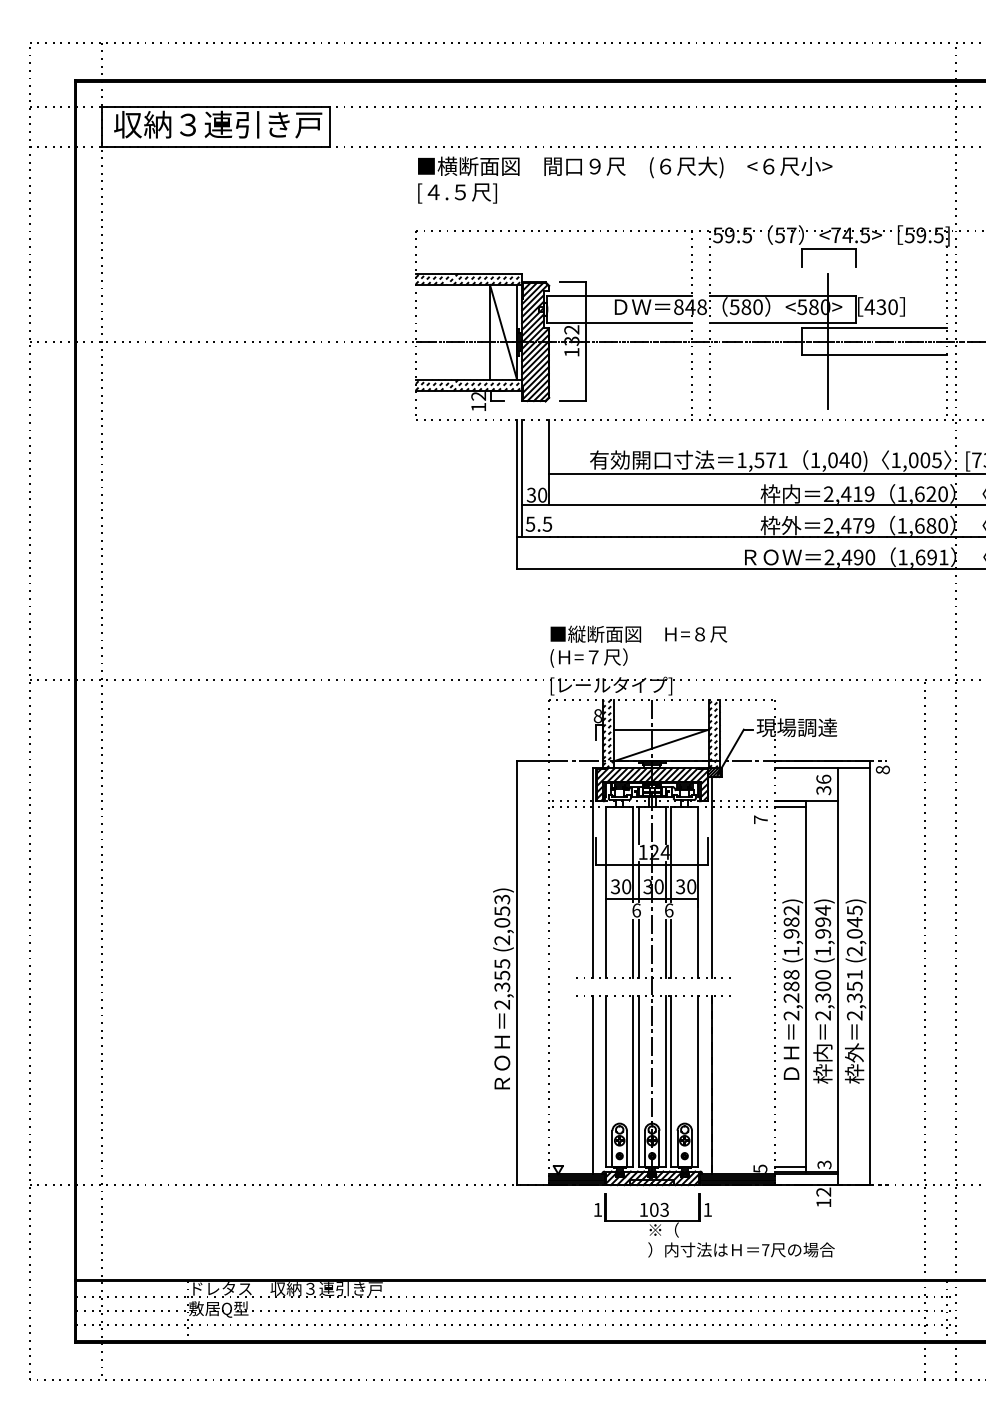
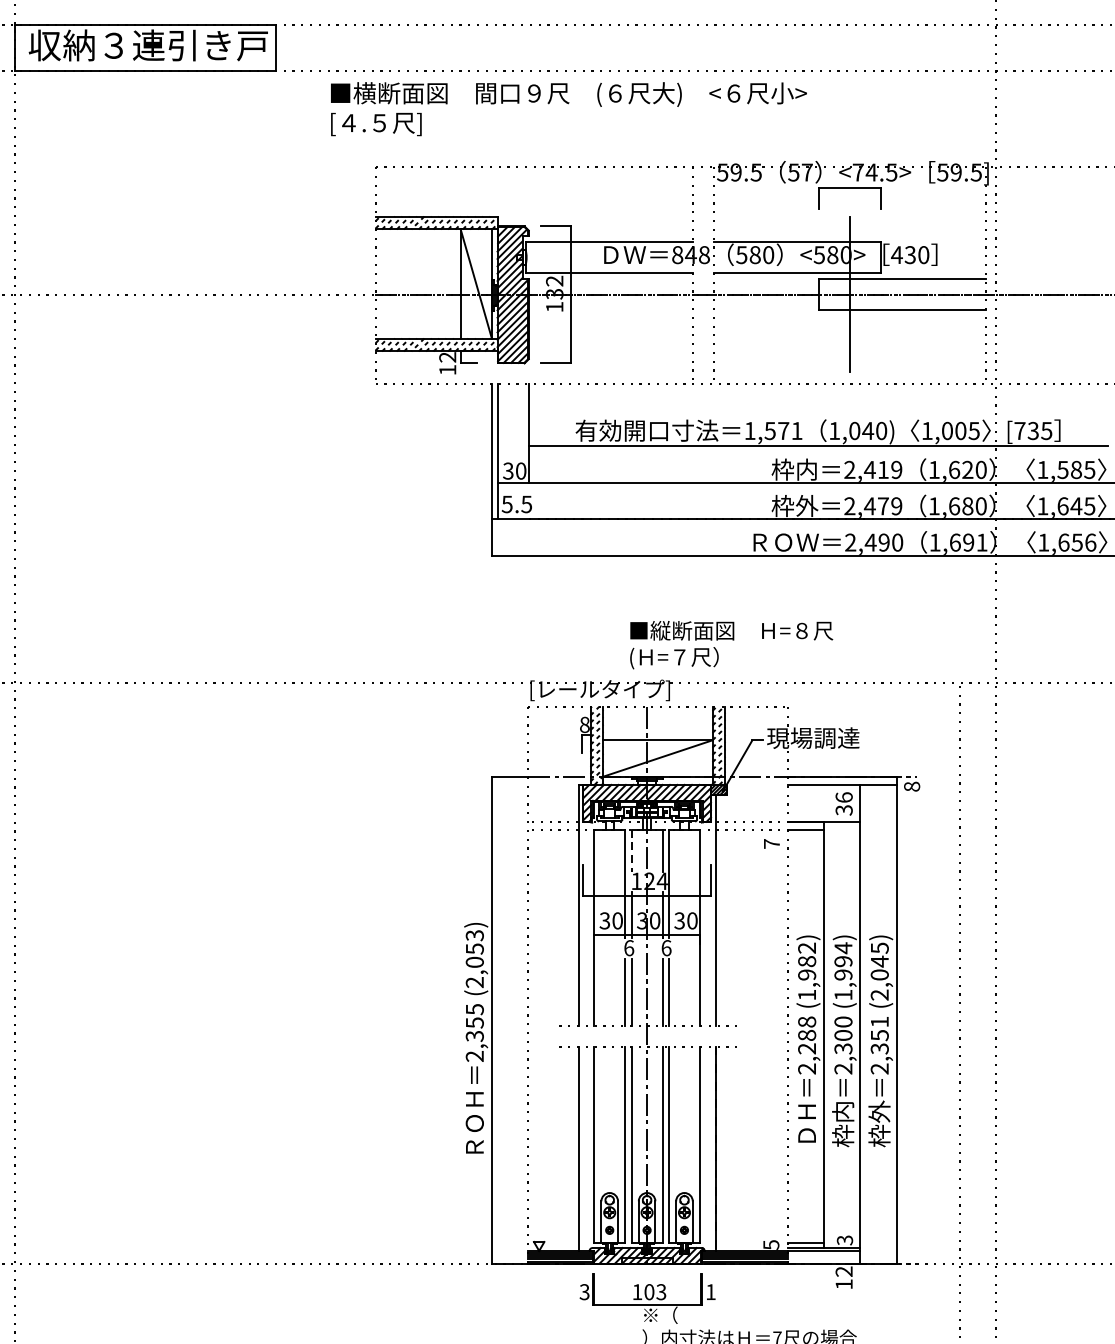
text: (625, 179) -> (569, 108), moved
text: (638, 646) -> (731, 644), moved
line: (638, 826) -> (631, 851), solid -> dashed
text: (597, 1209) -> (584, 1291), 1 -> 3

